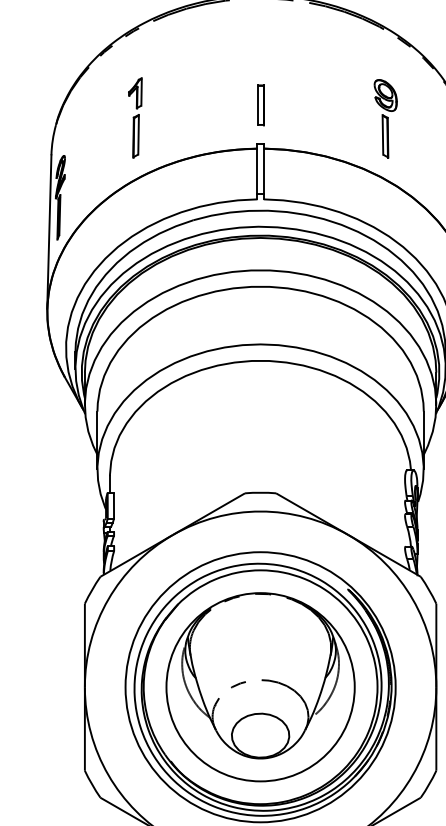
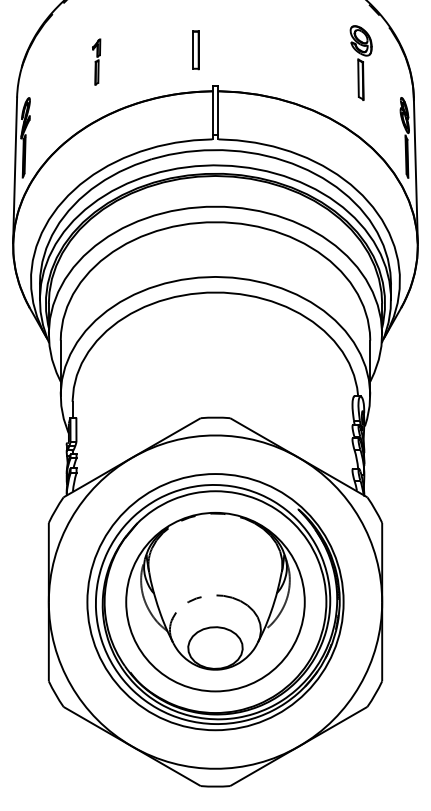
part: (260, 105) -> (195, 50), moved
part: (135, 117) -> (96, 61), size x0.6
part: (385, 118) -> (360, 62), moved

